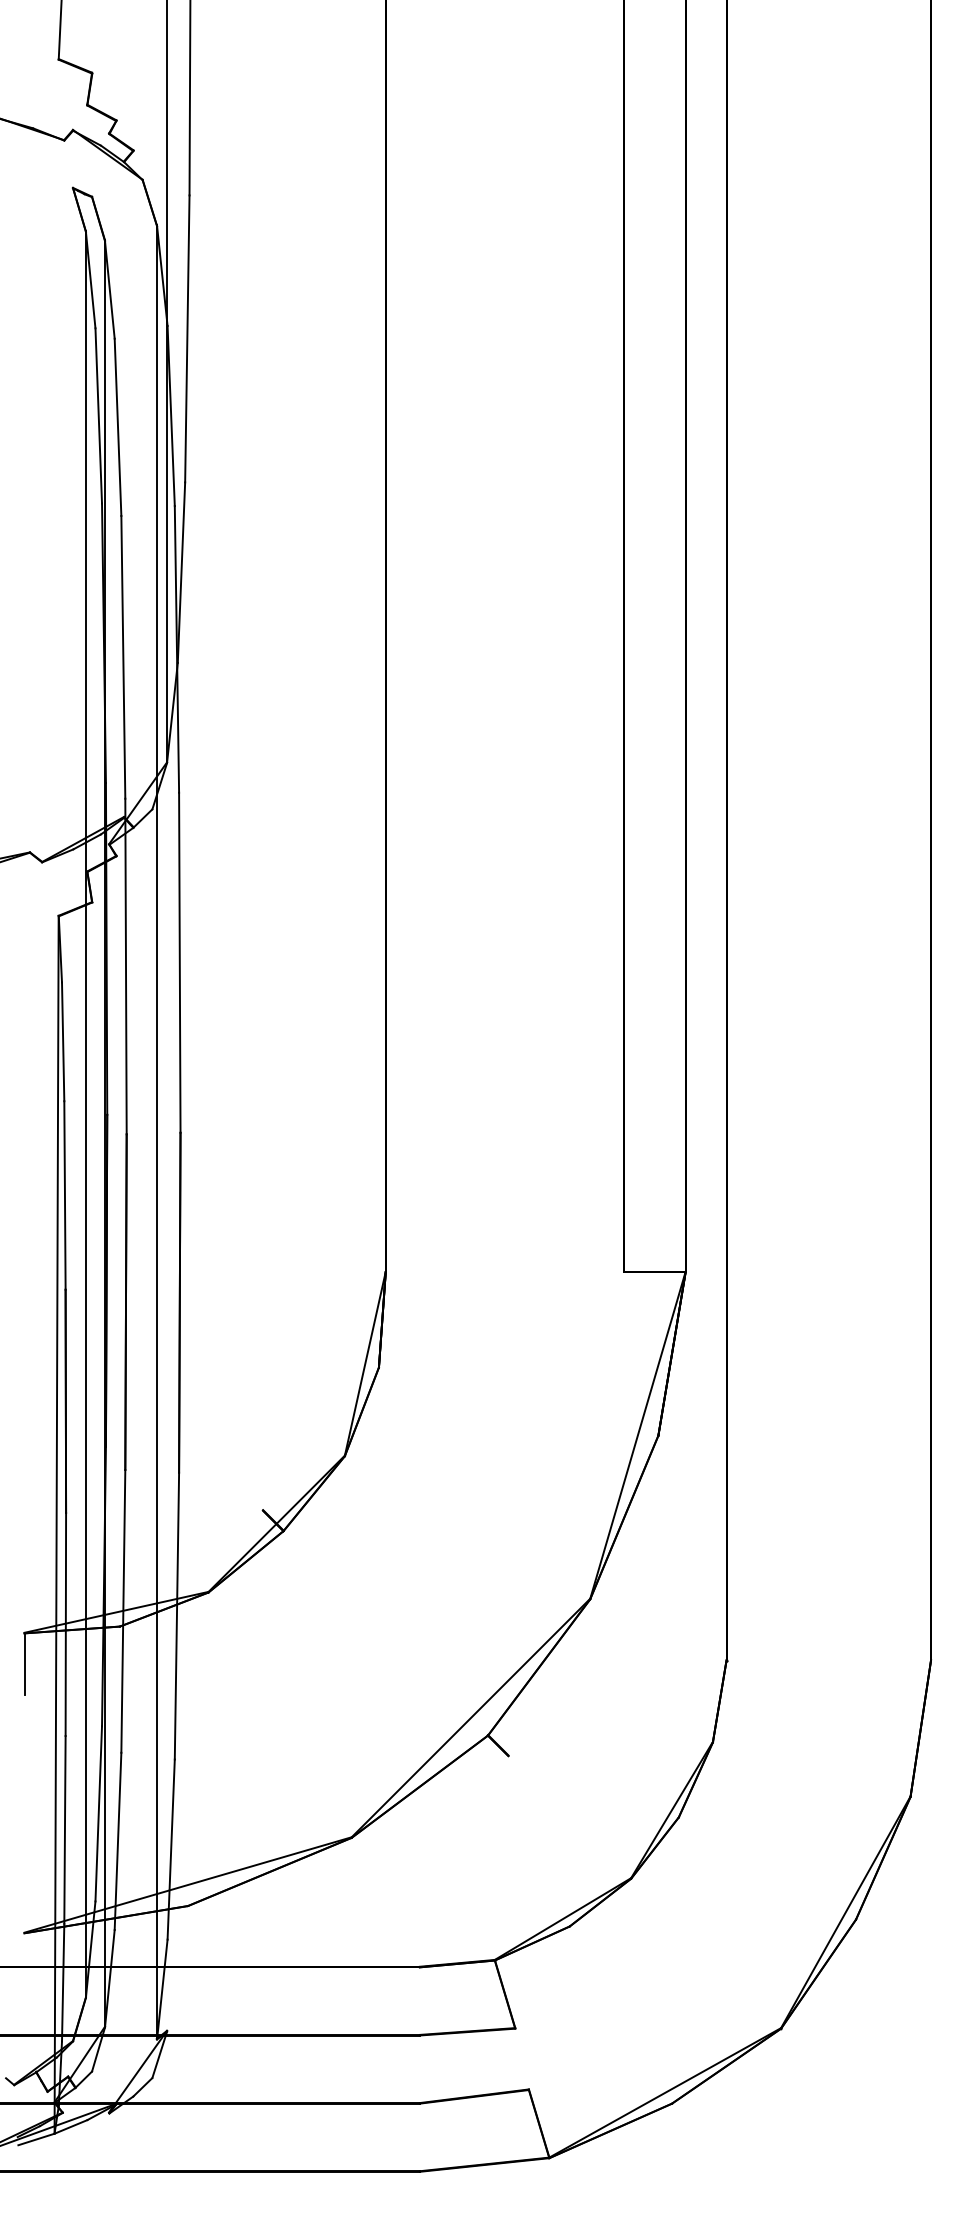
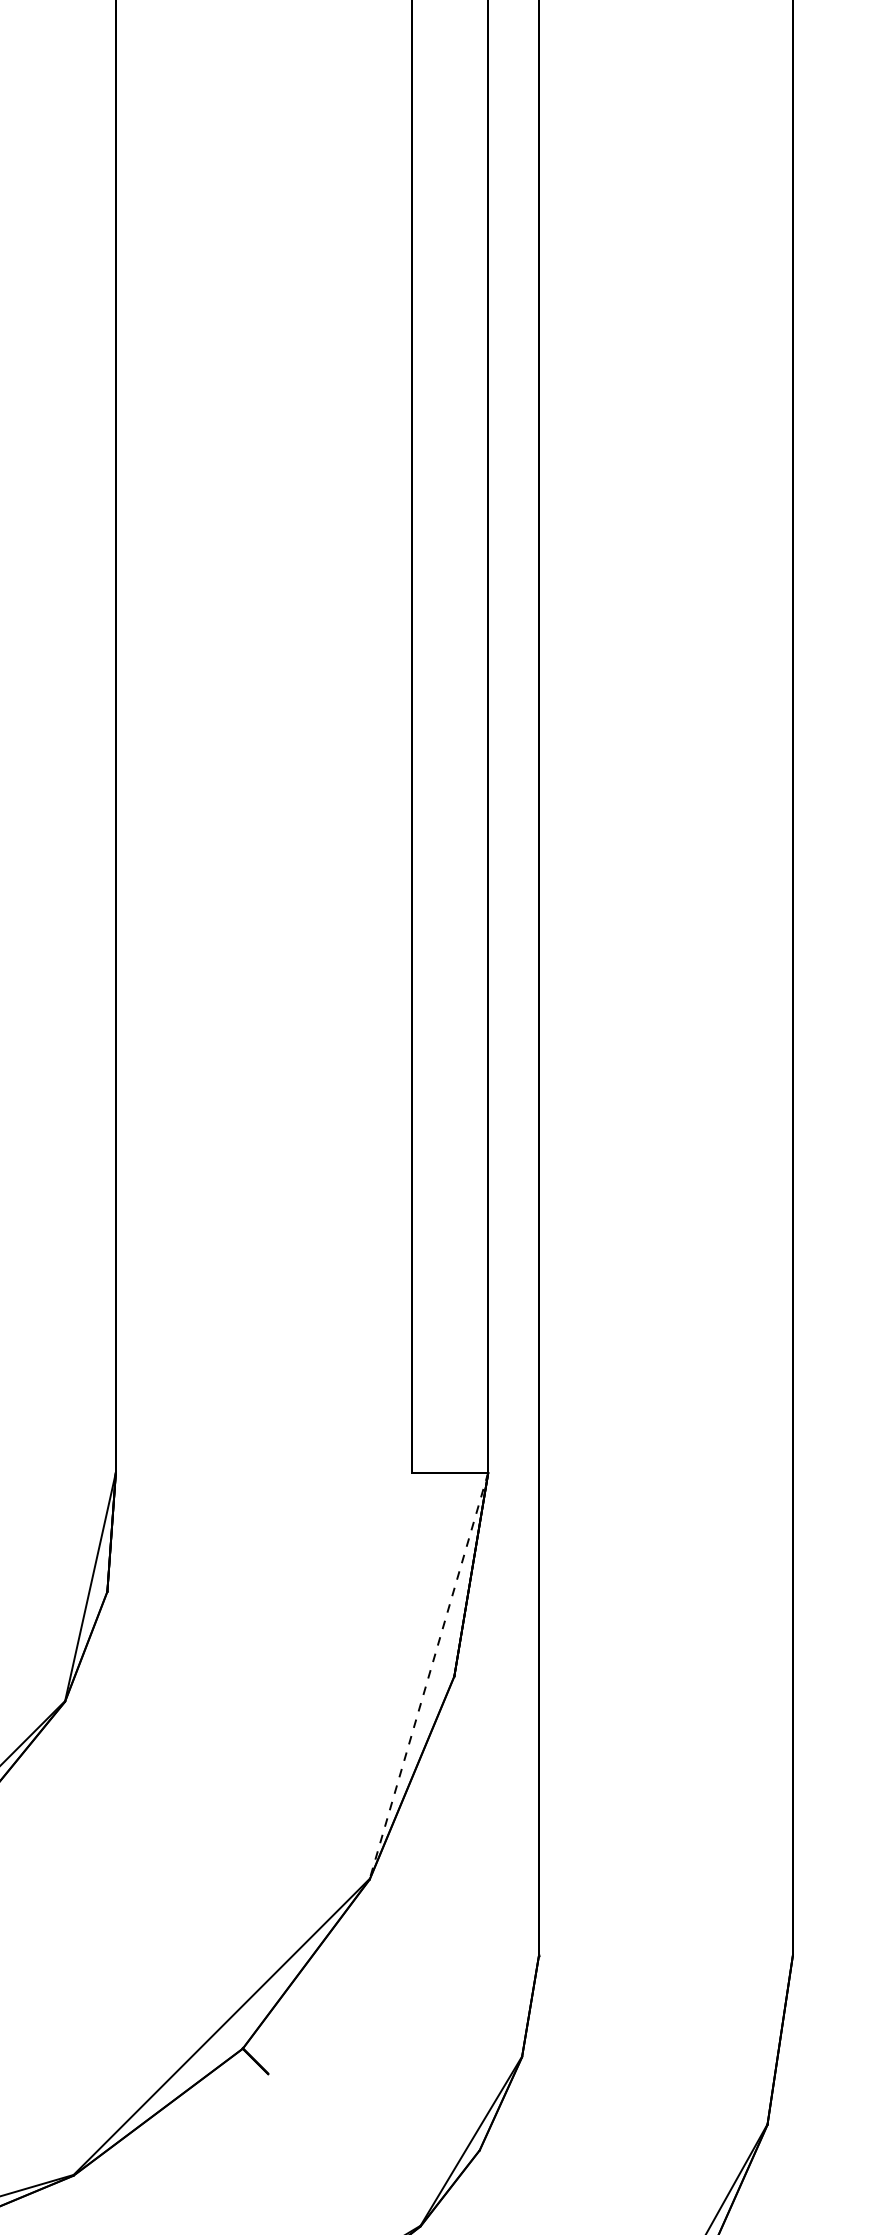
line: (637, 1435) -> (428, 1676), solid -> dashed

